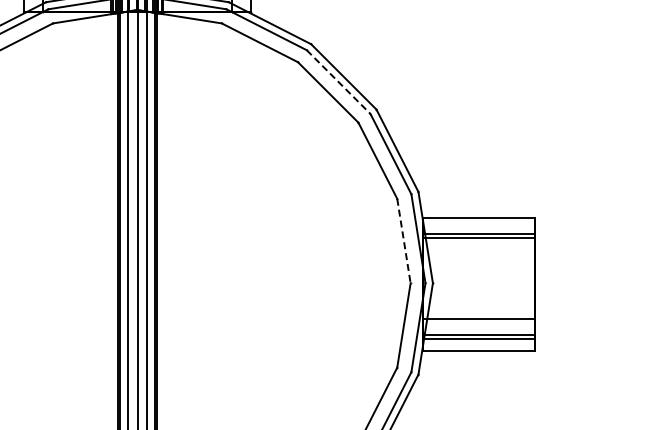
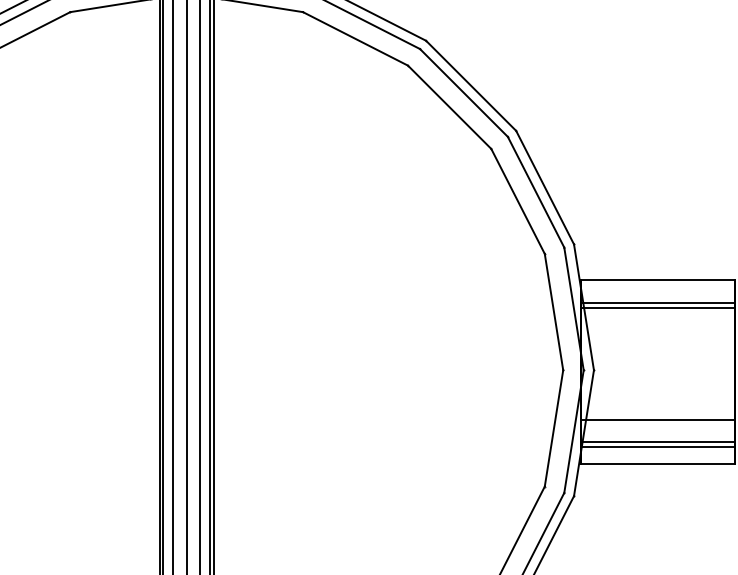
line: (338, 82) -> (463, 93), dashed -> solid
line: (403, 241) -> (553, 312), dashed -> solid

